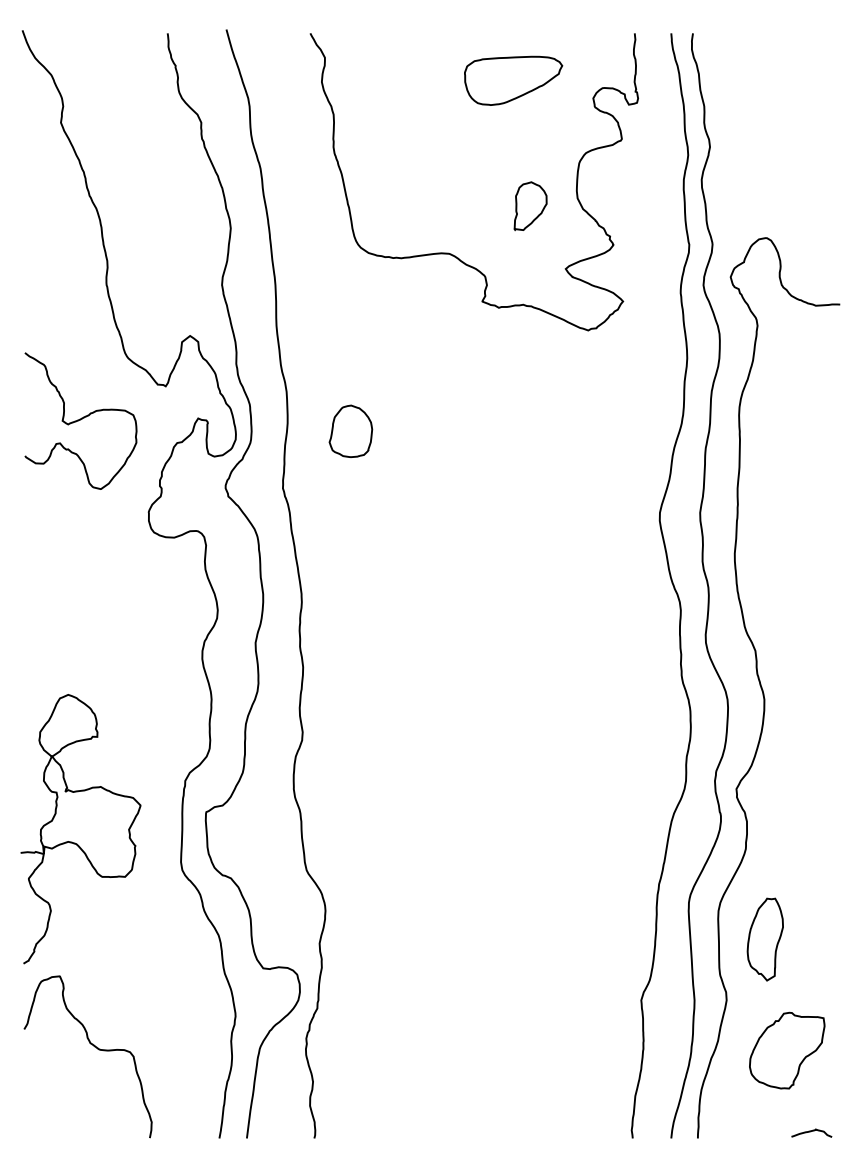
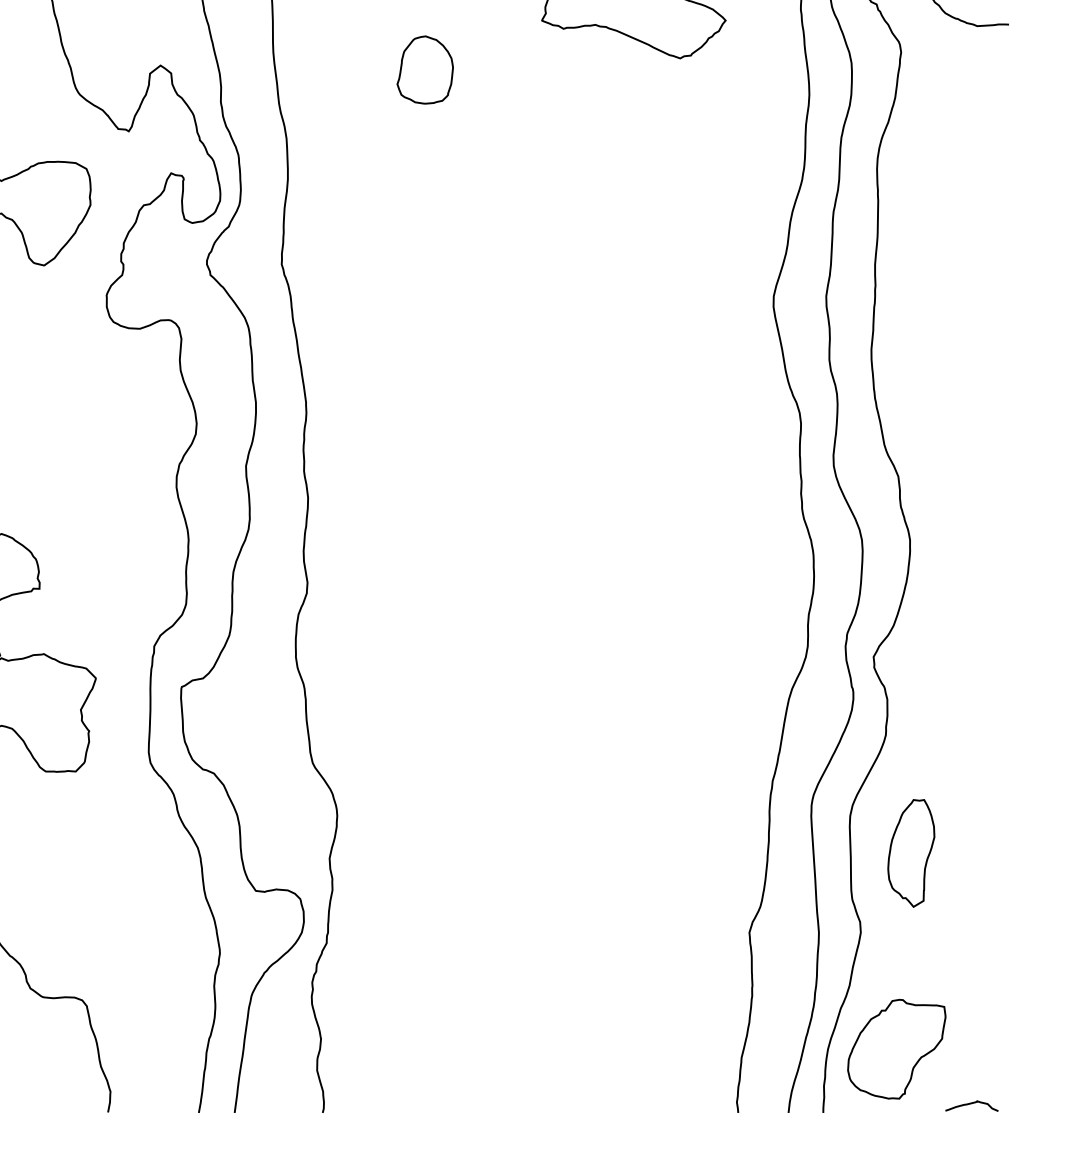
part: (350, 430) -> (424, 68), moved
part: (787, 1050) -> (897, 1049), moved

